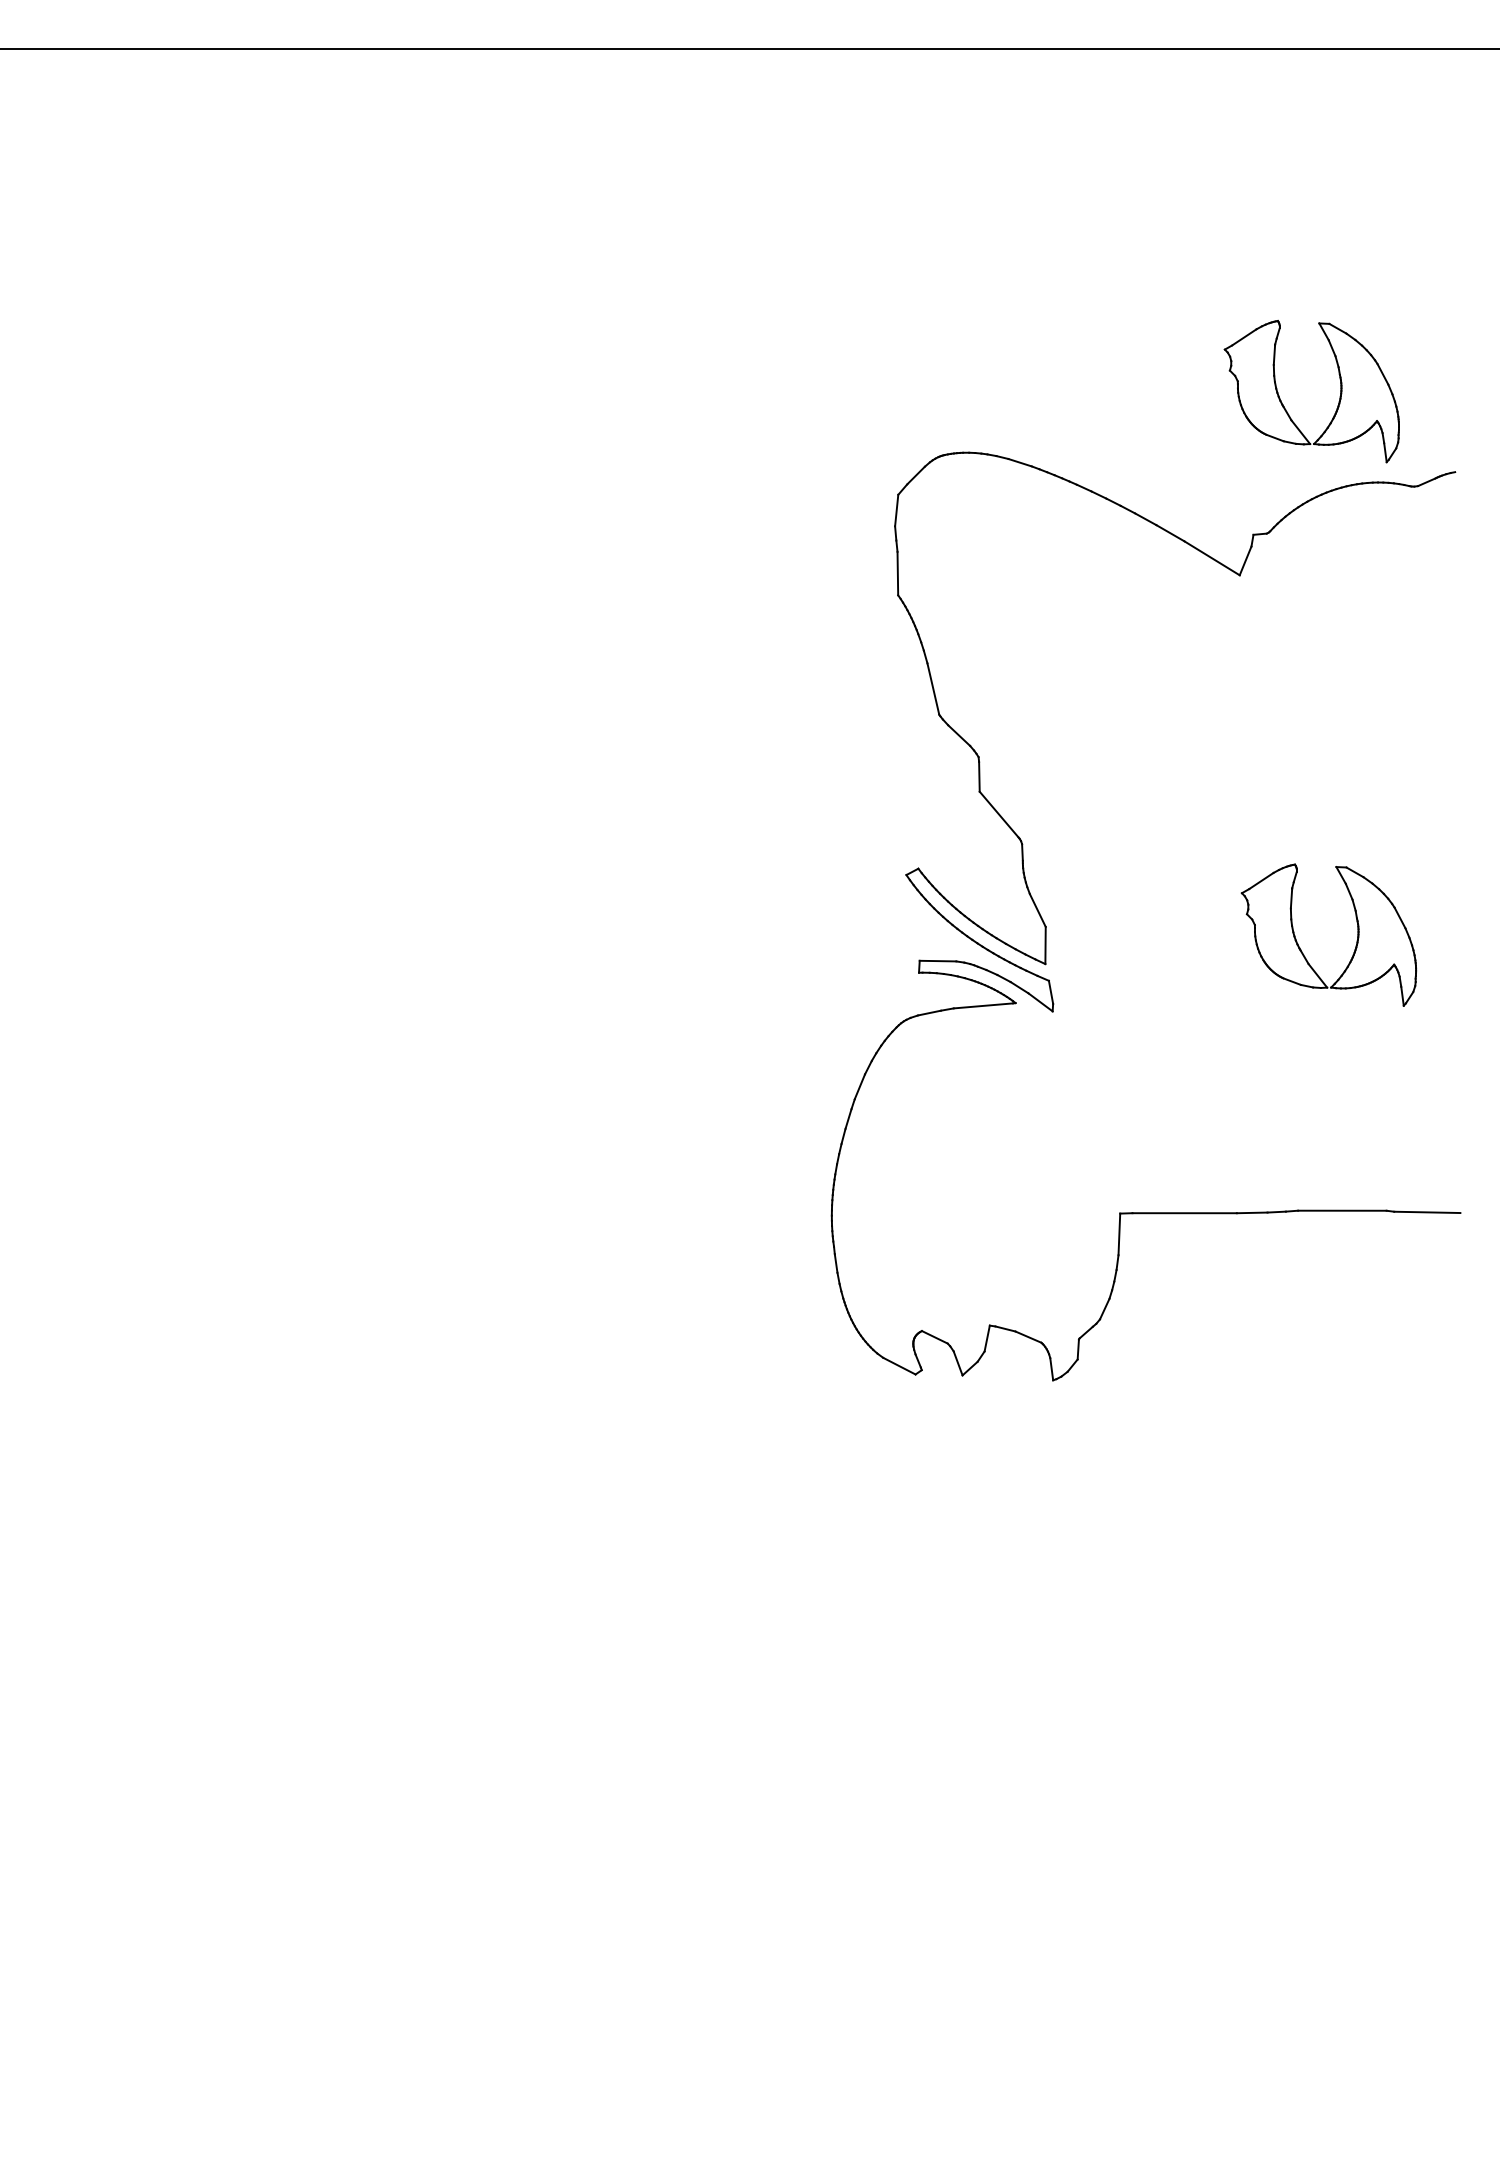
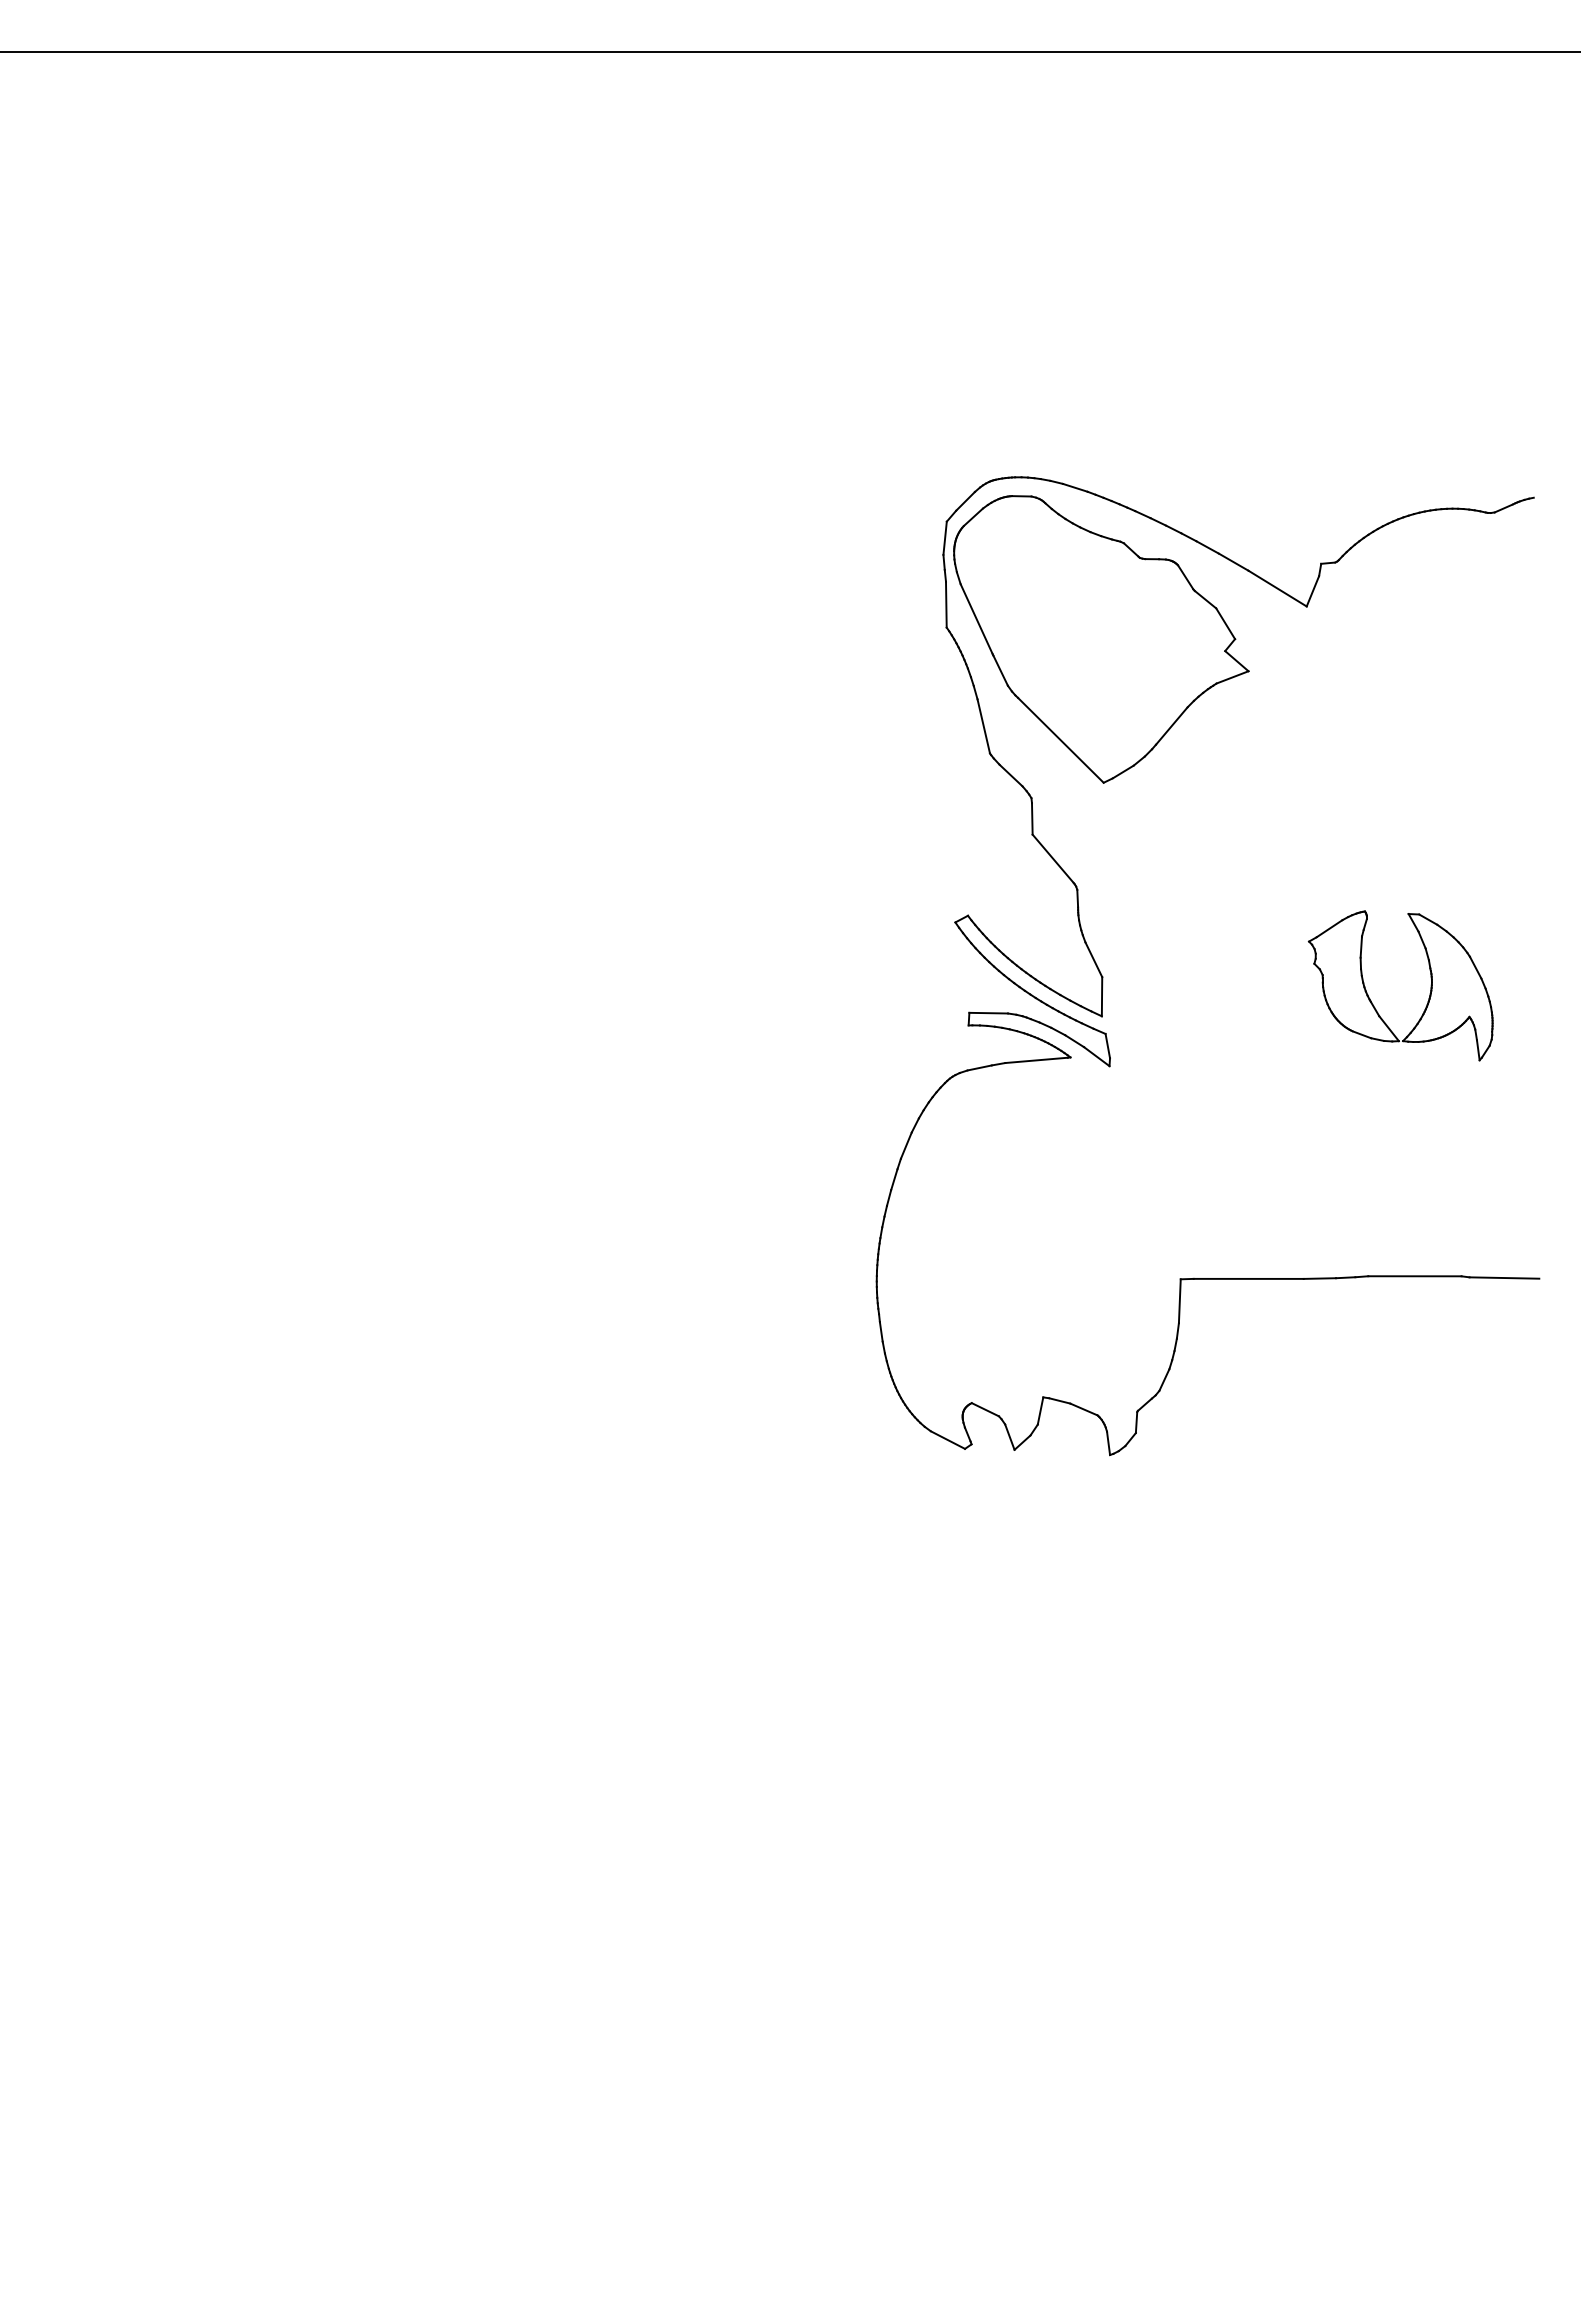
part: (1340, 391) -> (1412, 412), removed
part: (1045, 606) -> (1101, 639), added

